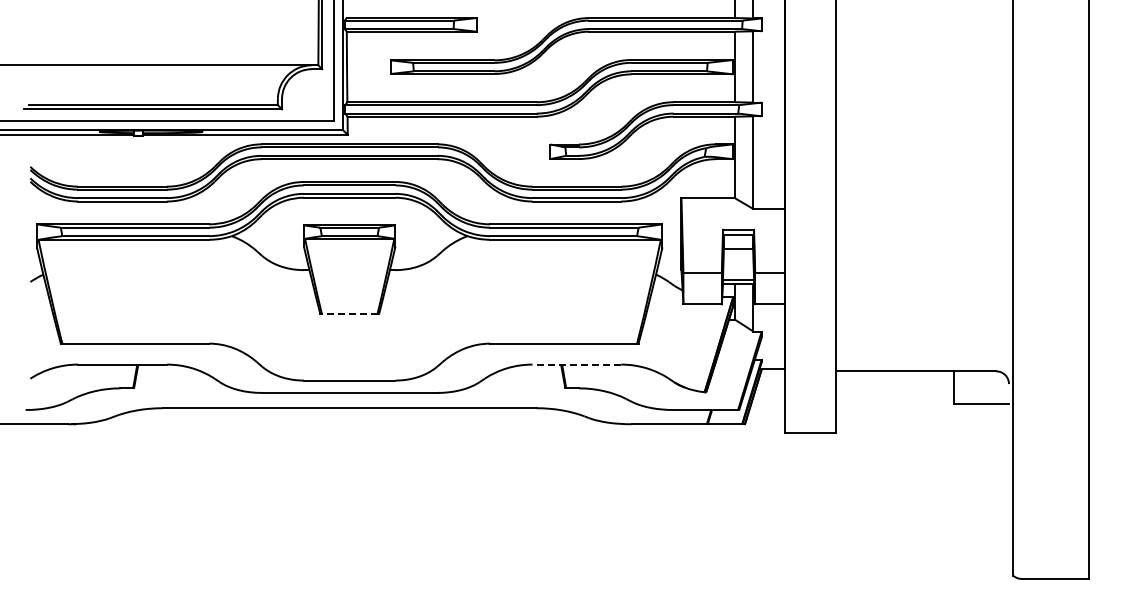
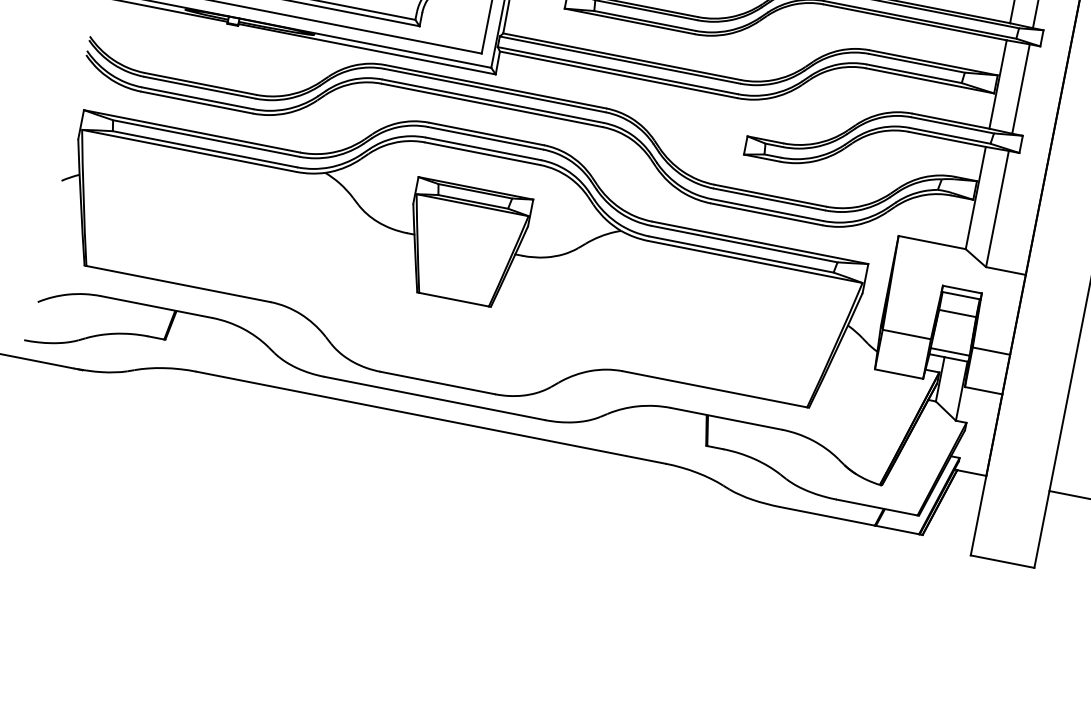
line: (349, 314) -> (453, 300), dashed -> solid
line: (576, 364) -> (726, 418), dashed -> solid

